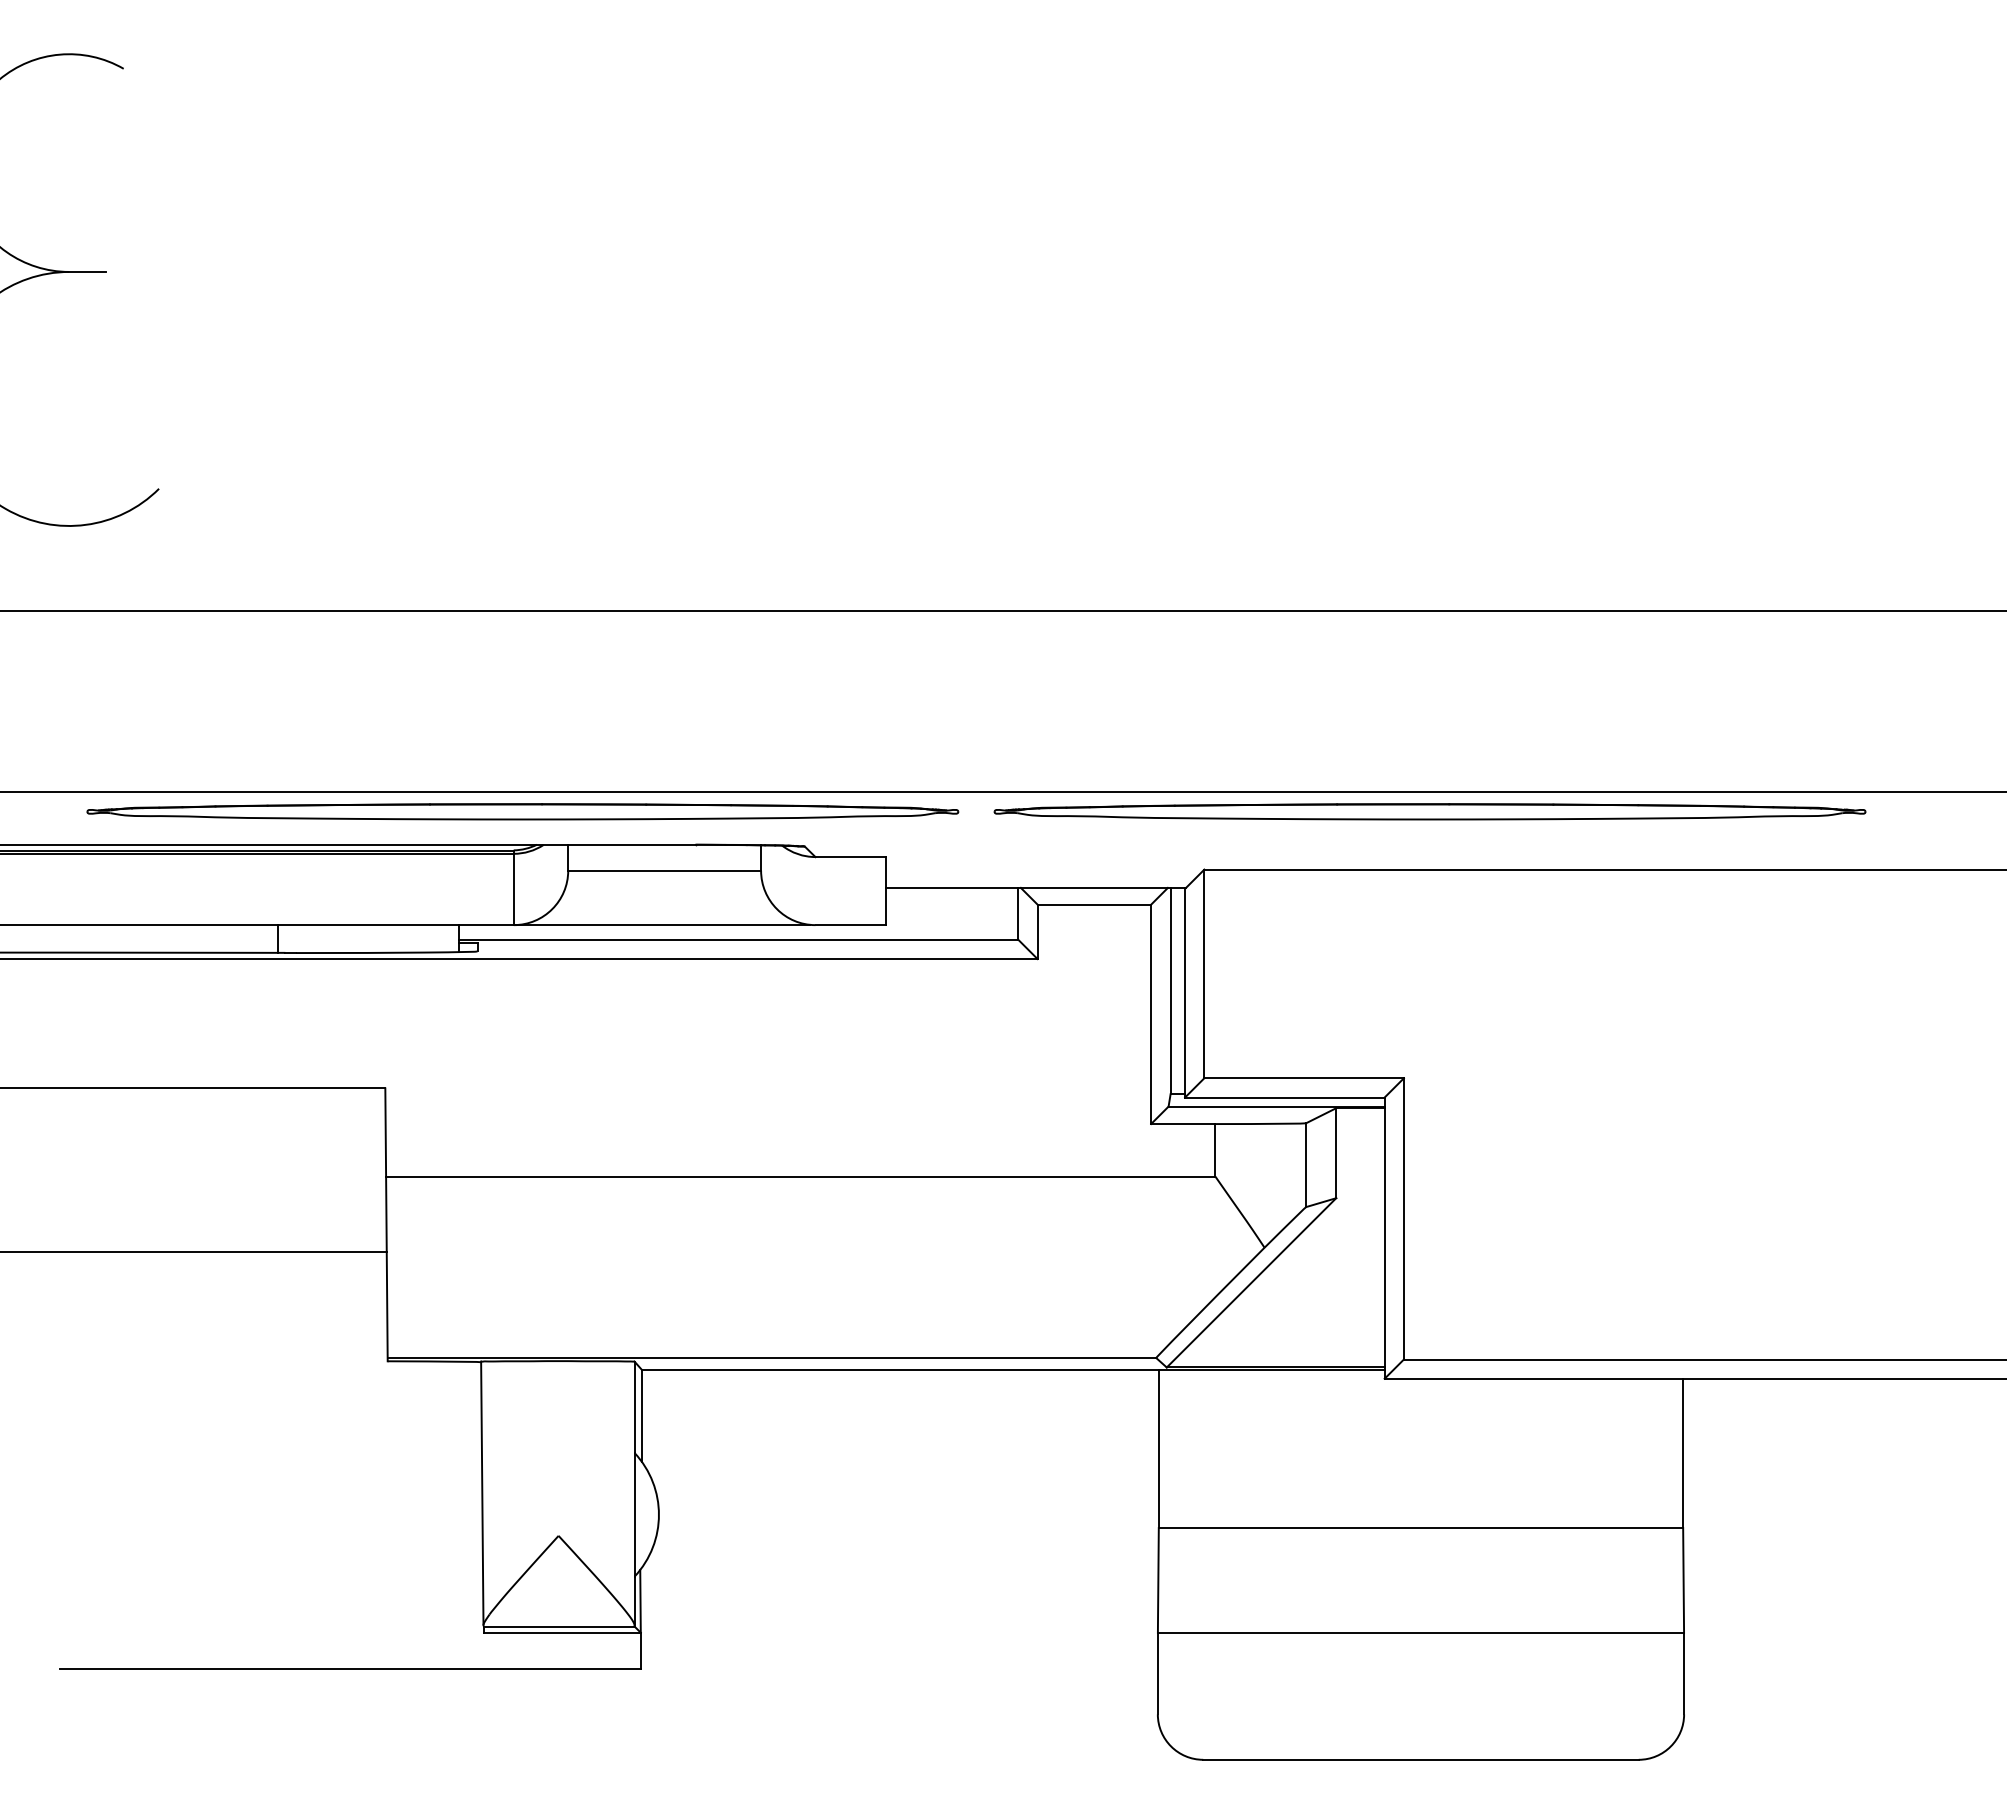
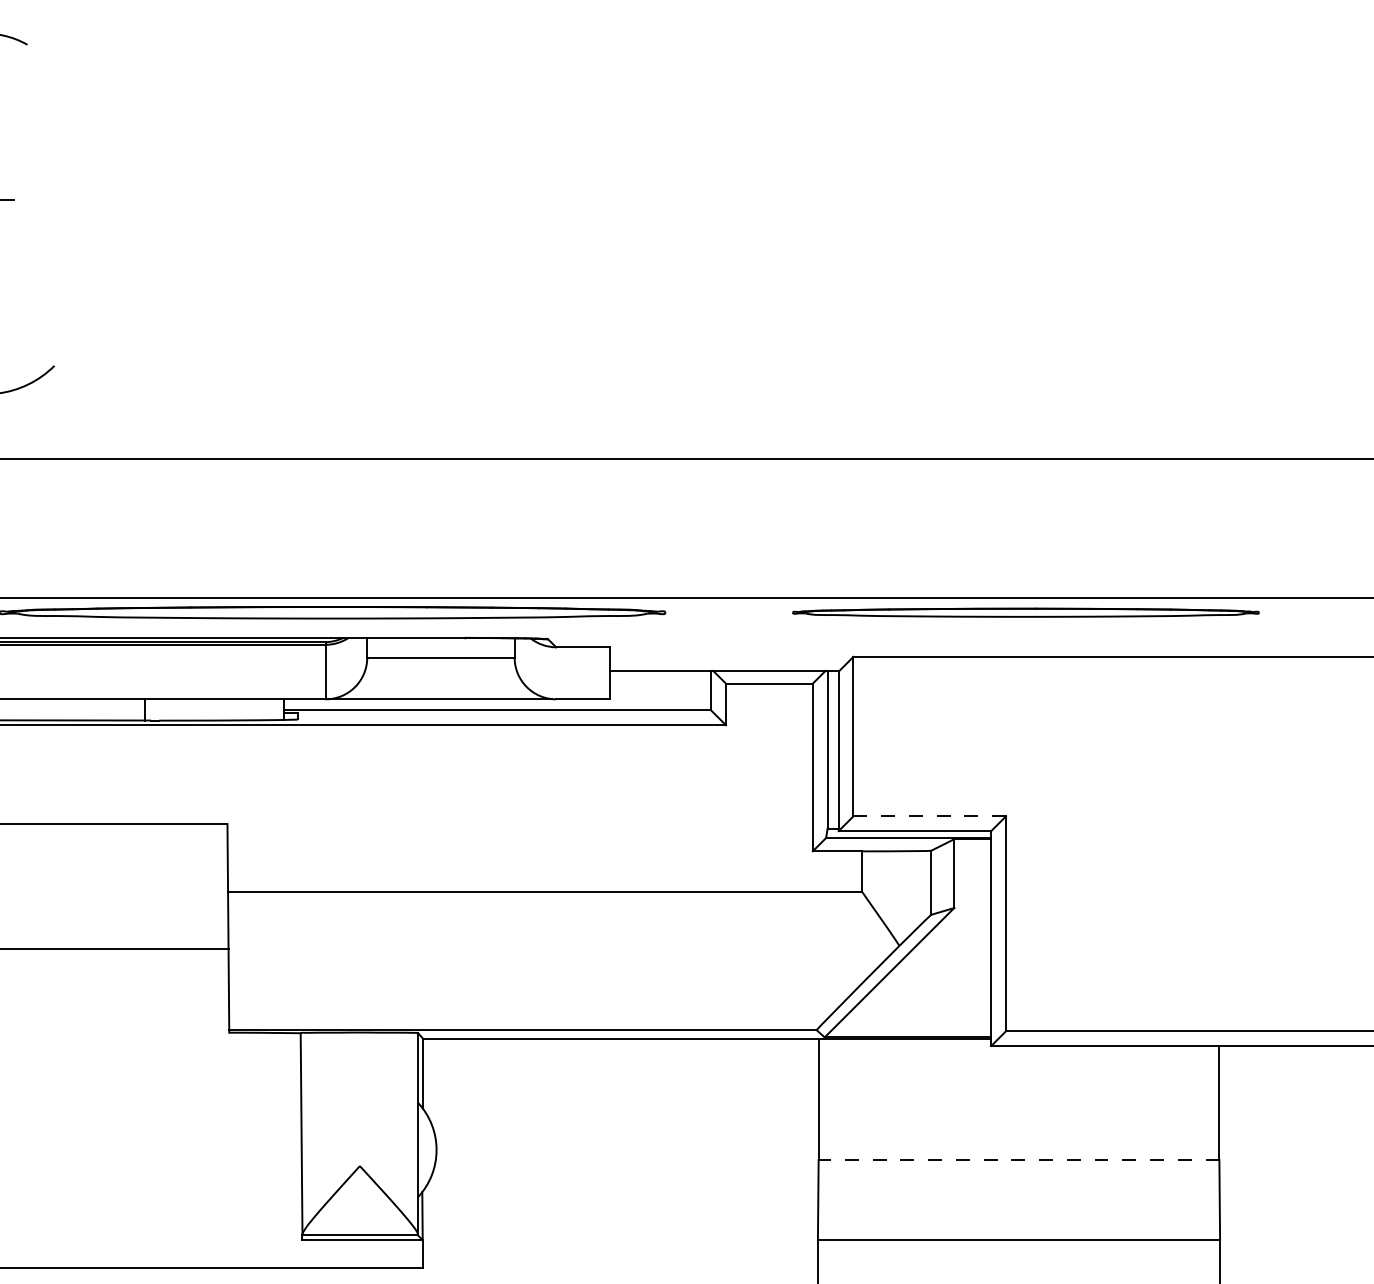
part: (1429, 811) -> (1025, 612), size x0.7
line: (1304, 1078) -> (929, 816), solid -> dashed
line: (1420, 1528) -> (1018, 1160), solid -> dashed

